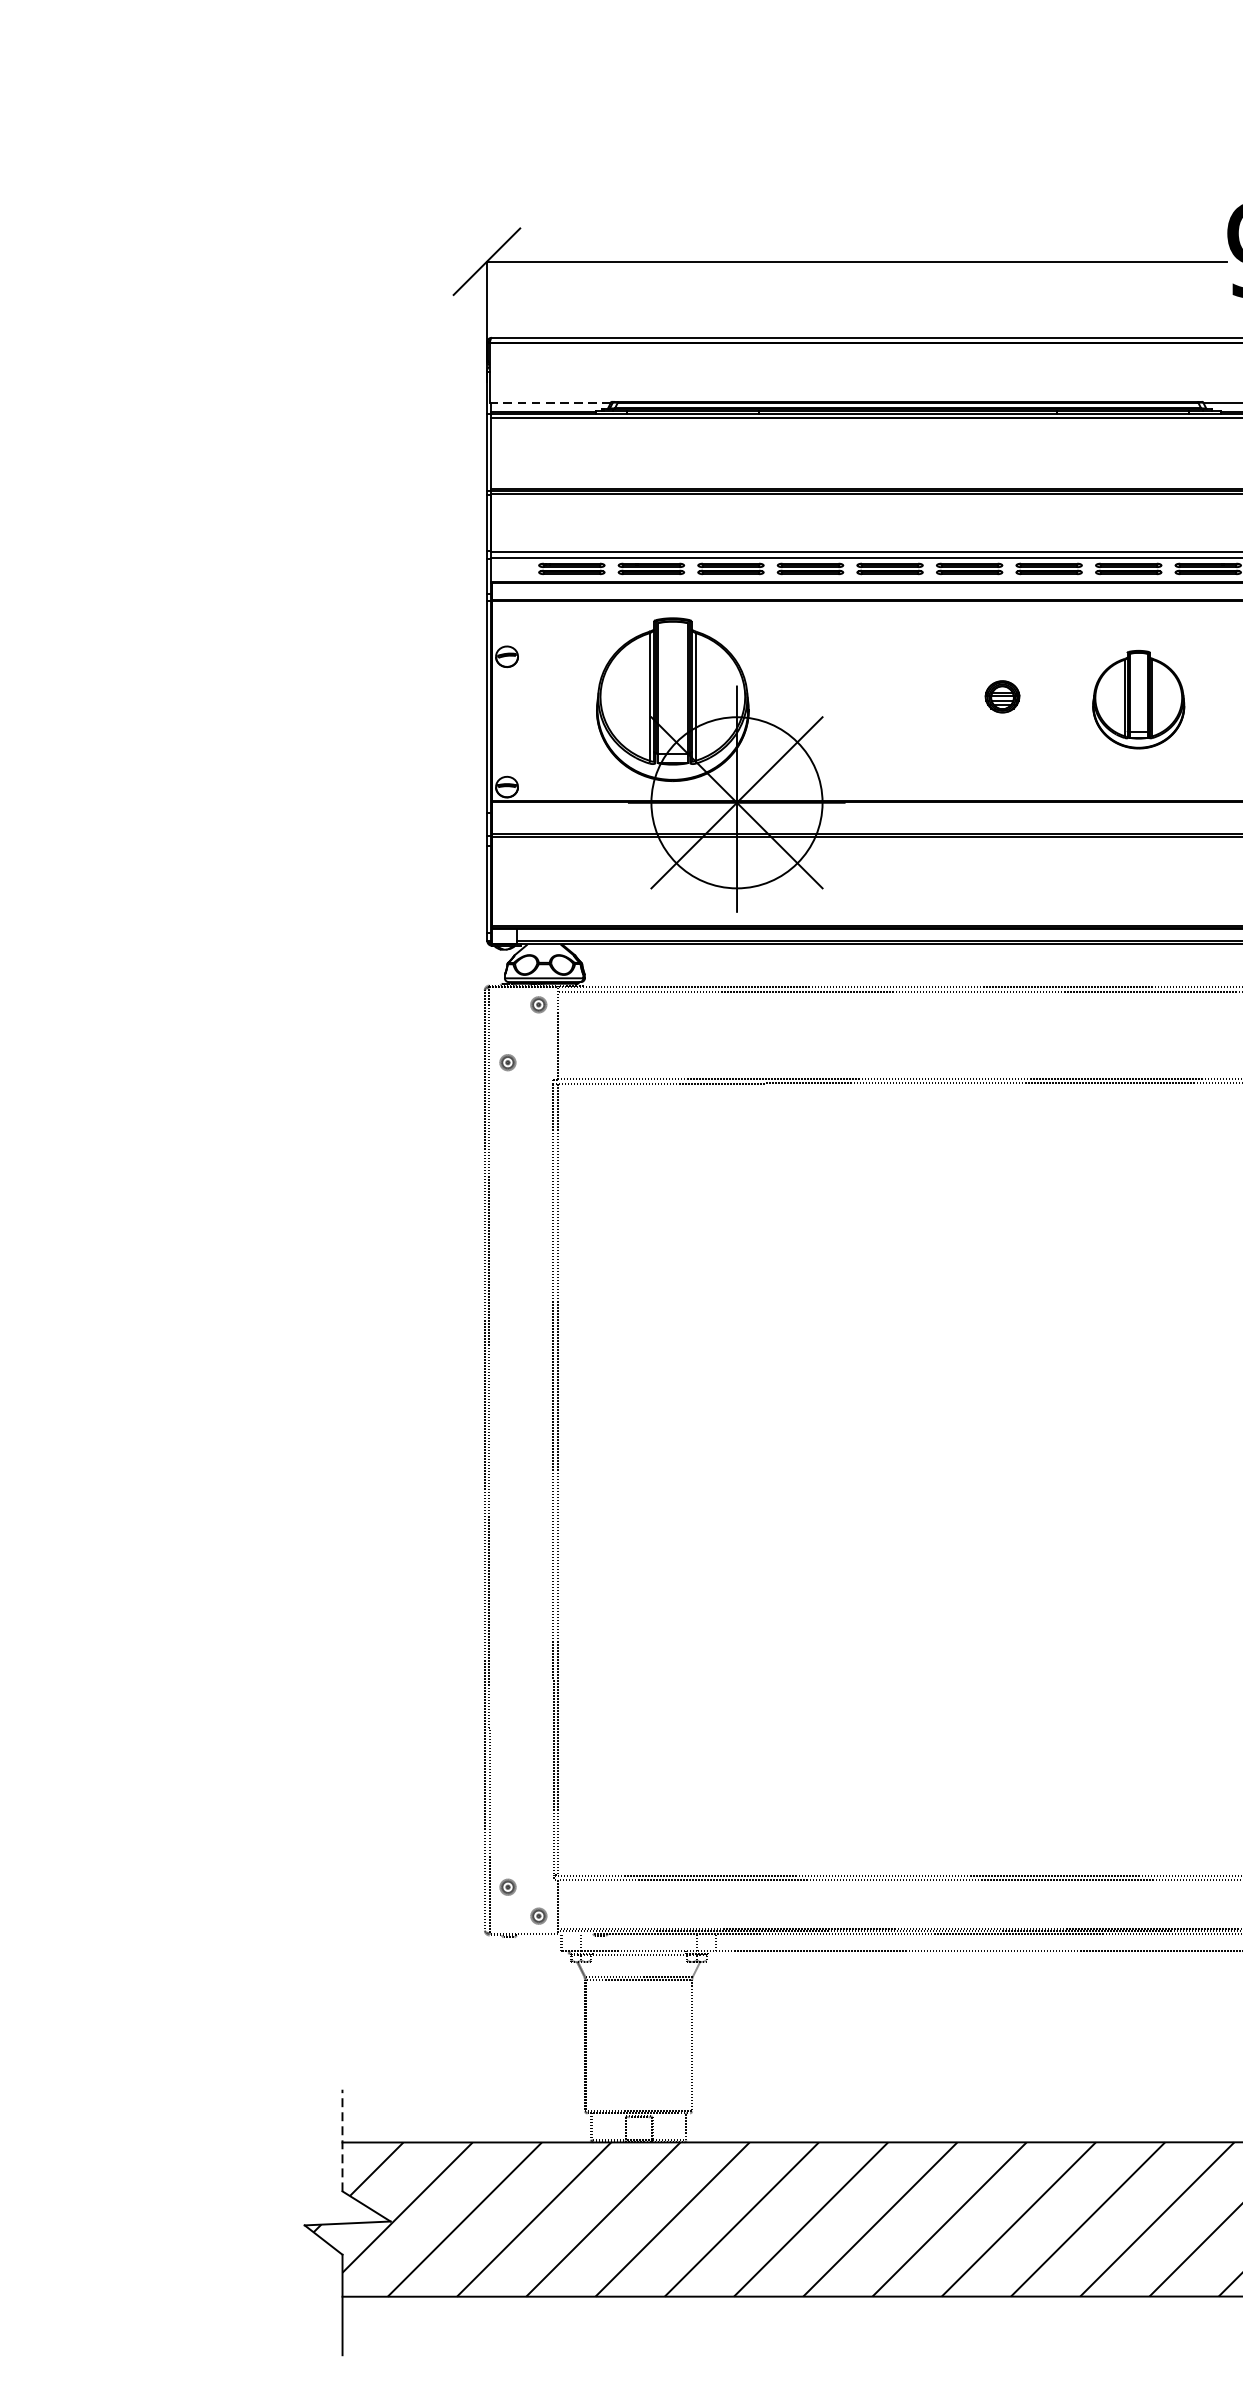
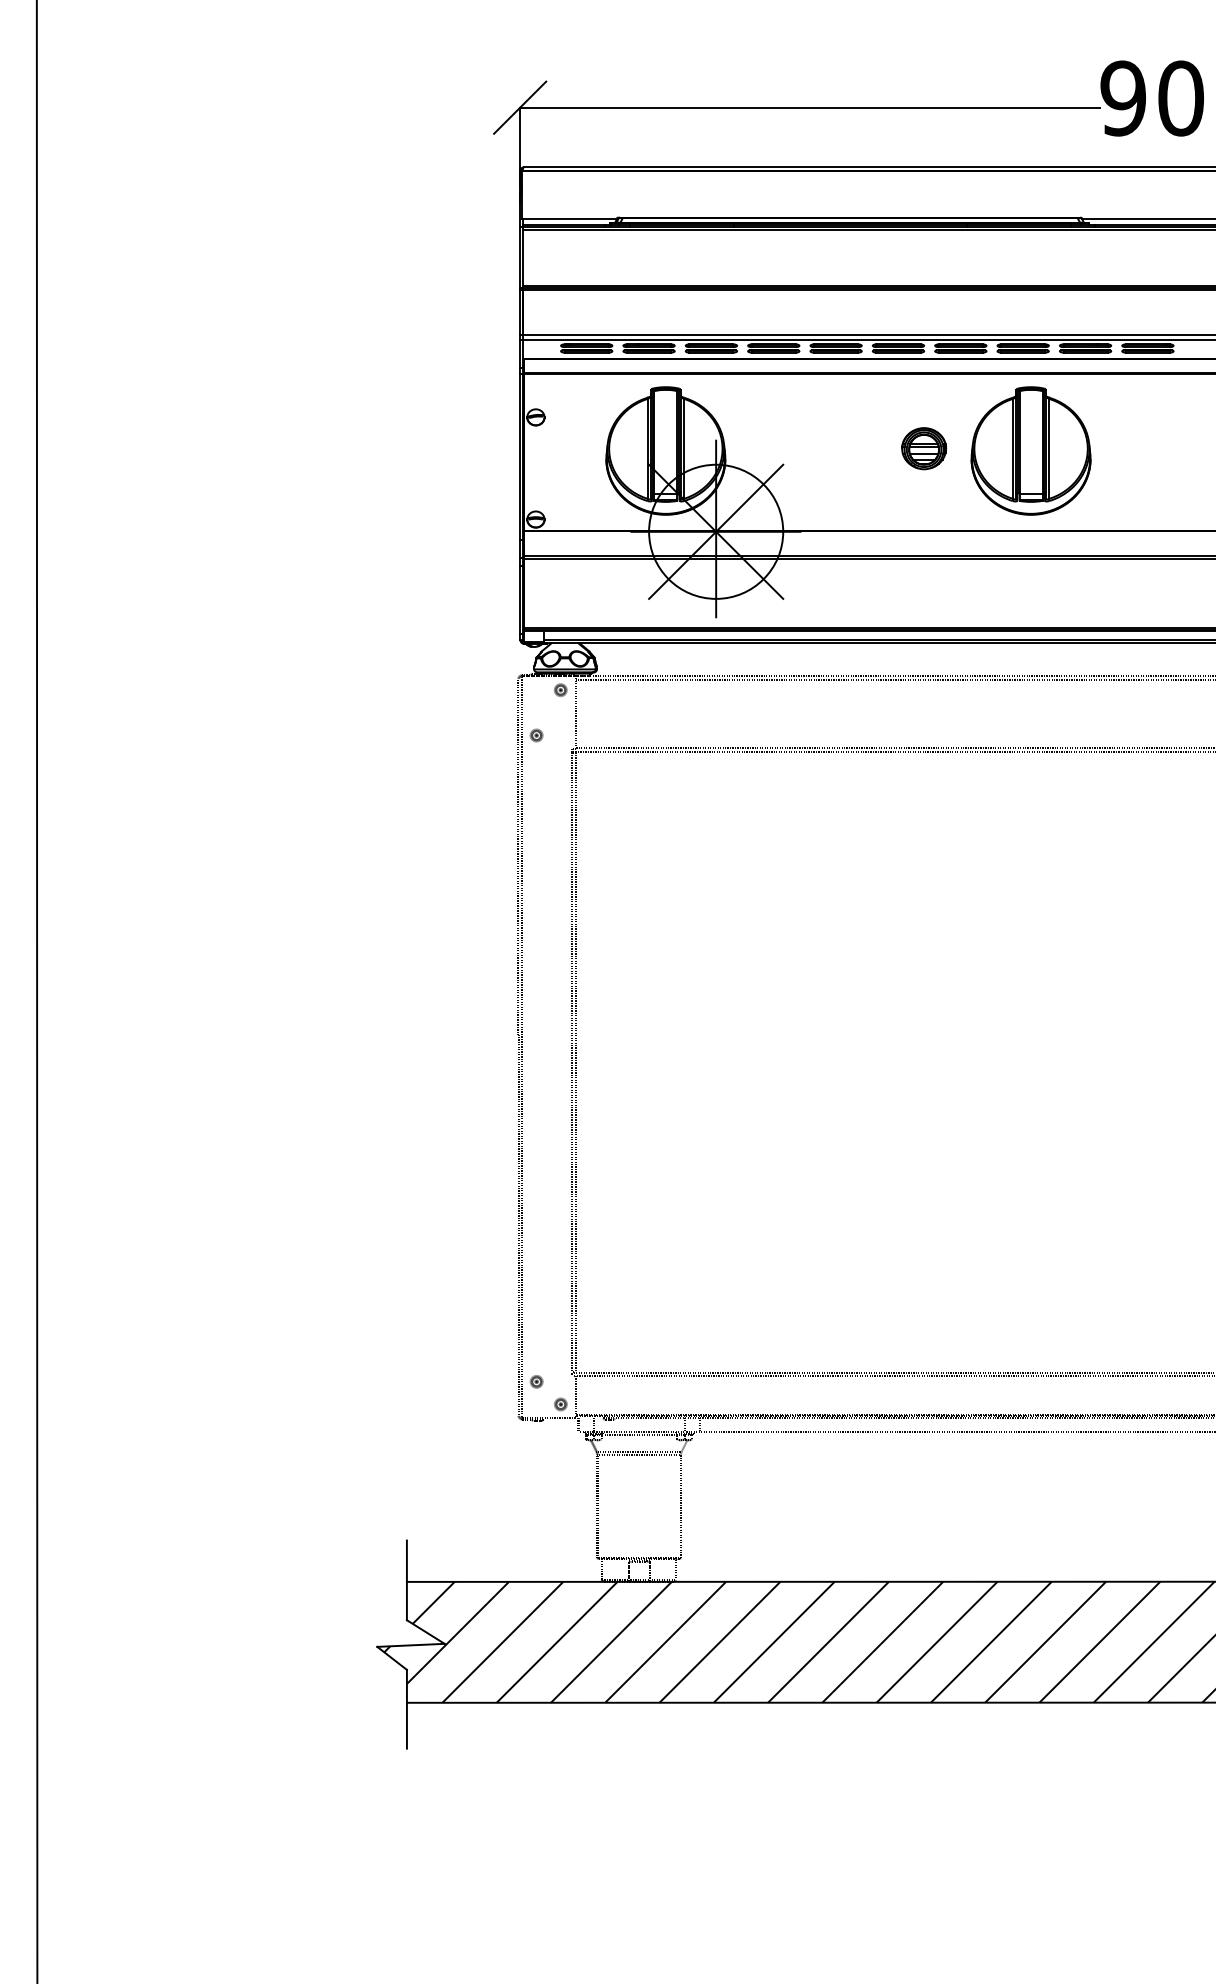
line: (549, 403) -> (569, 218), dashed -> solid
part: (1002, 696) -> (924, 448), size x1.67
part: (1138, 699) -> (1030, 450), size x1.67
line: (341, 2140) -> (406, 1580), dashed -> solid

